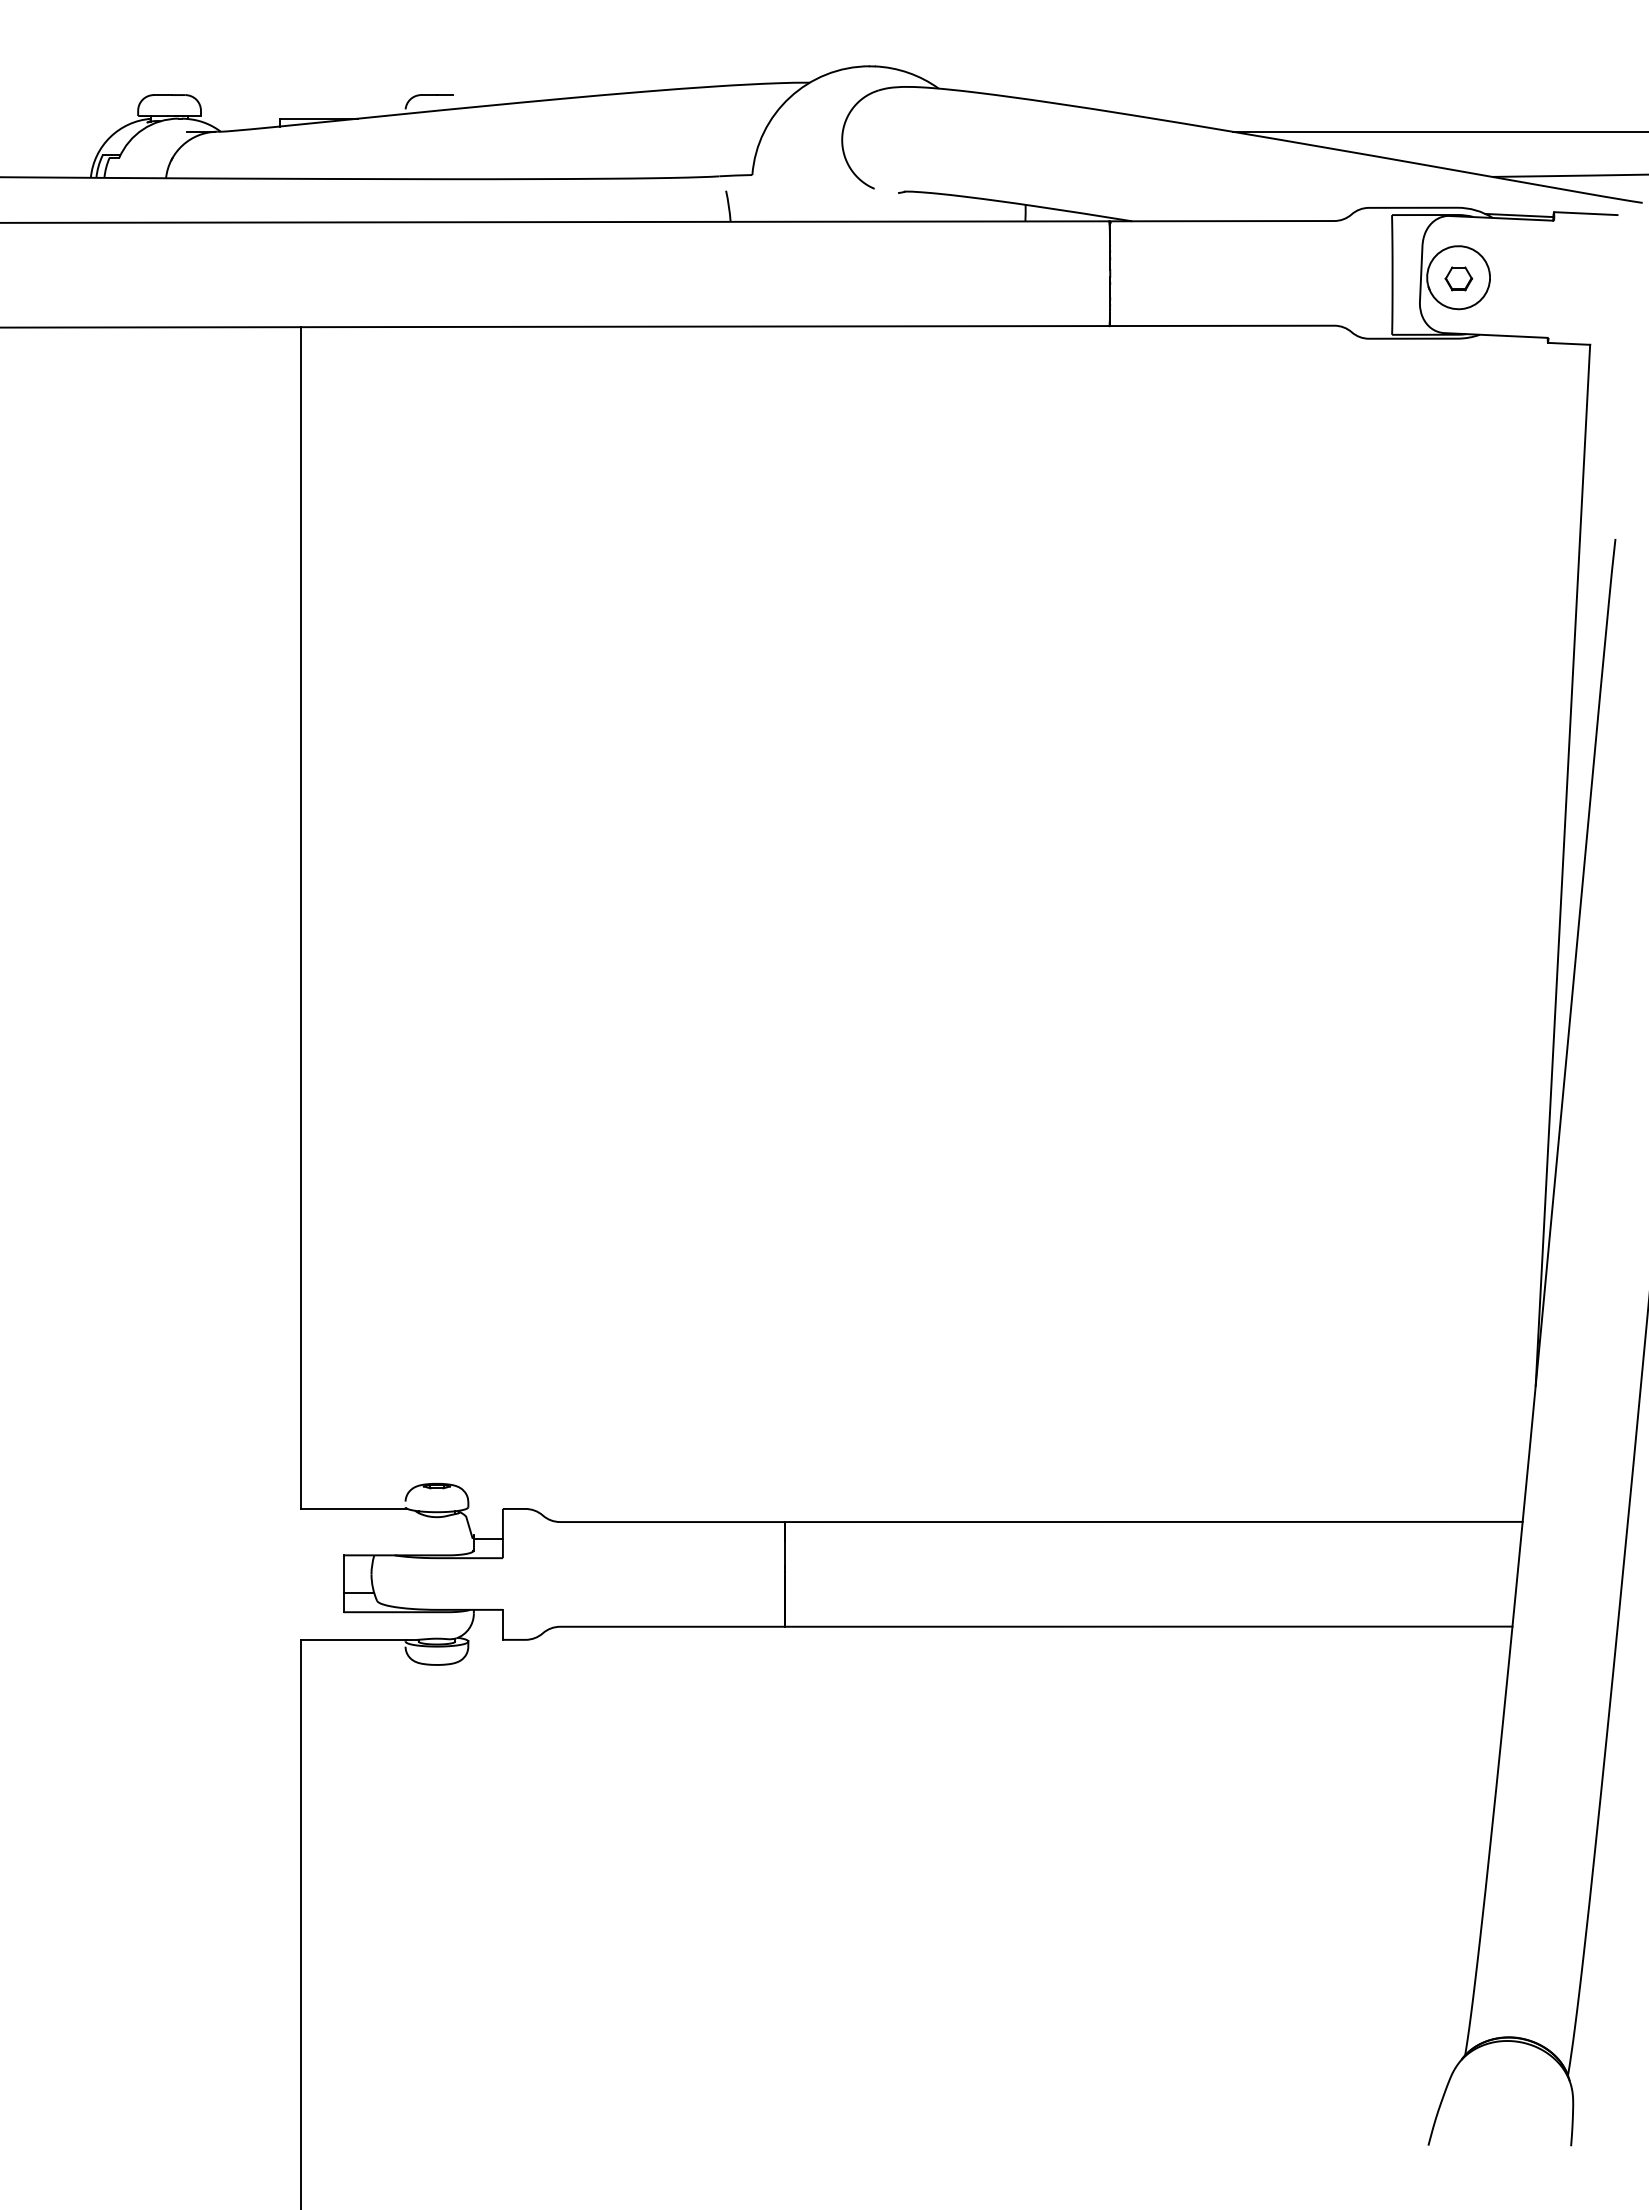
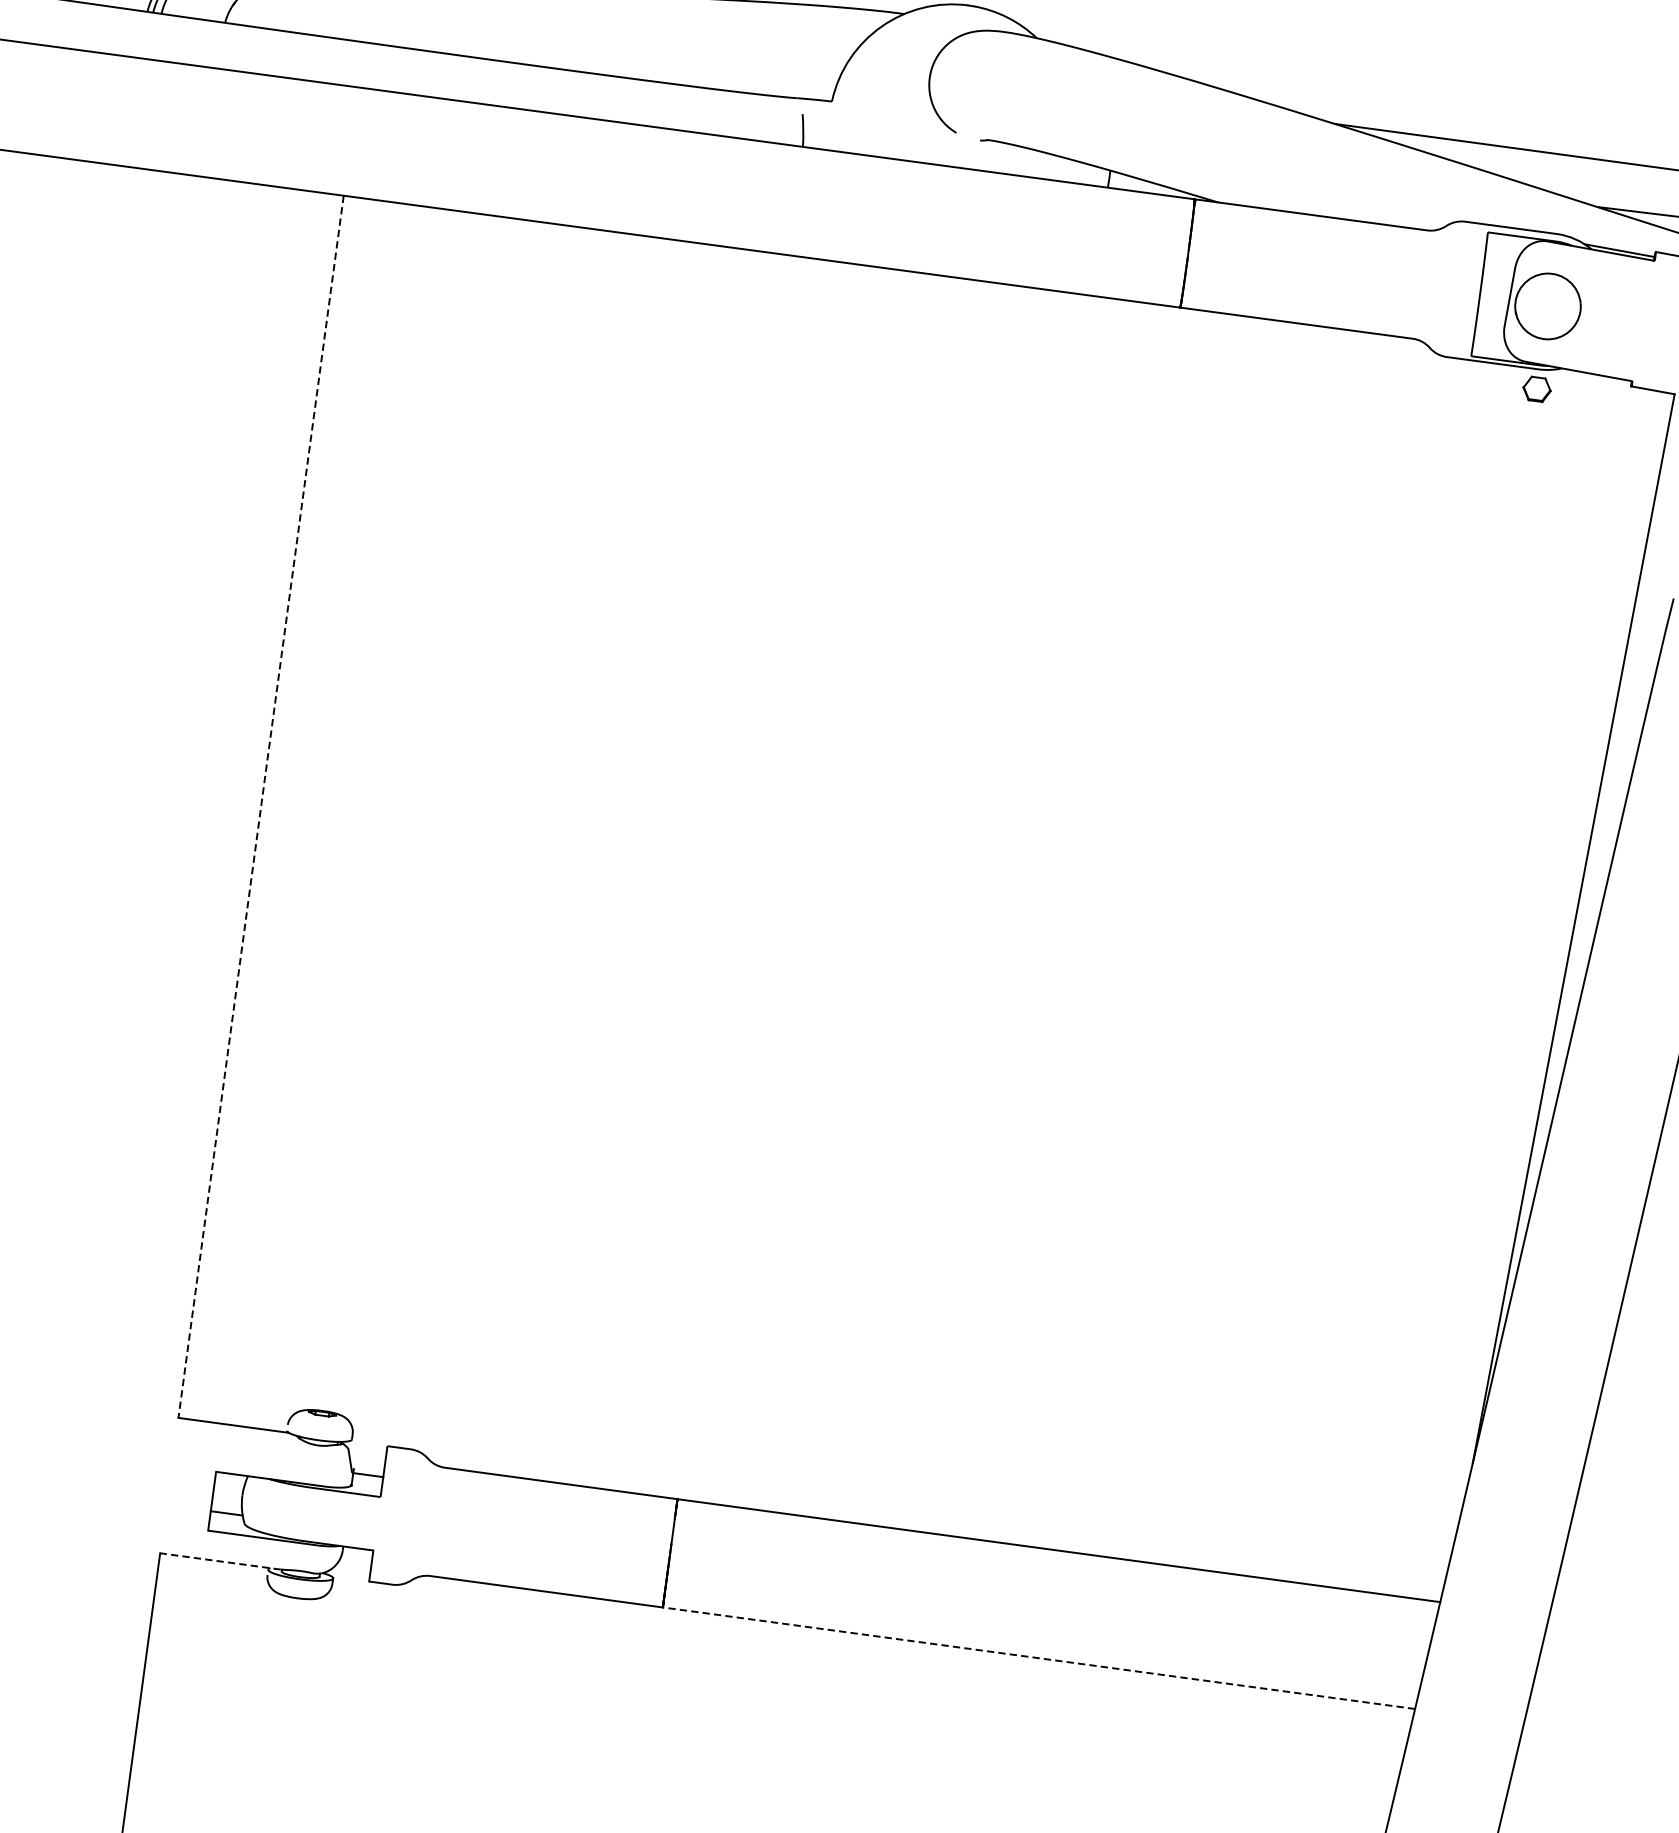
part: (1458, 278) -> (1536, 388), moved
line: (300, 918) -> (260, 807), solid -> dashed
line: (1148, 1626) -> (1038, 1658), solid -> dashed
line: (358, 1639) -> (219, 1560), solid -> dashed

